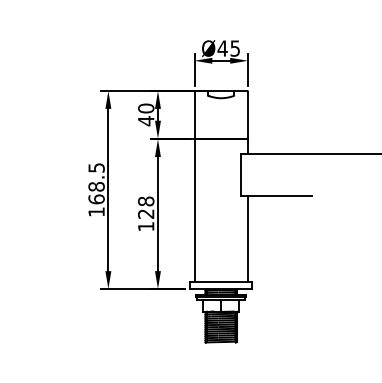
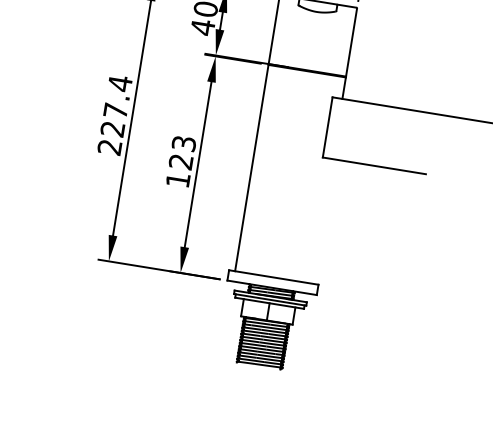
text: (96, 189) -> (114, 114), 168.5 -> 227.4
text: (146, 201) -> (184, 143), 128 -> 123
line: (248, 238) -> (323, 221), removed

